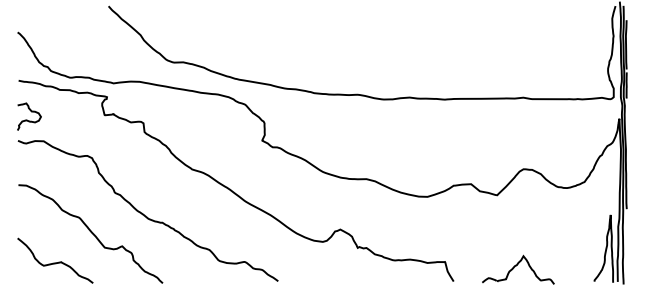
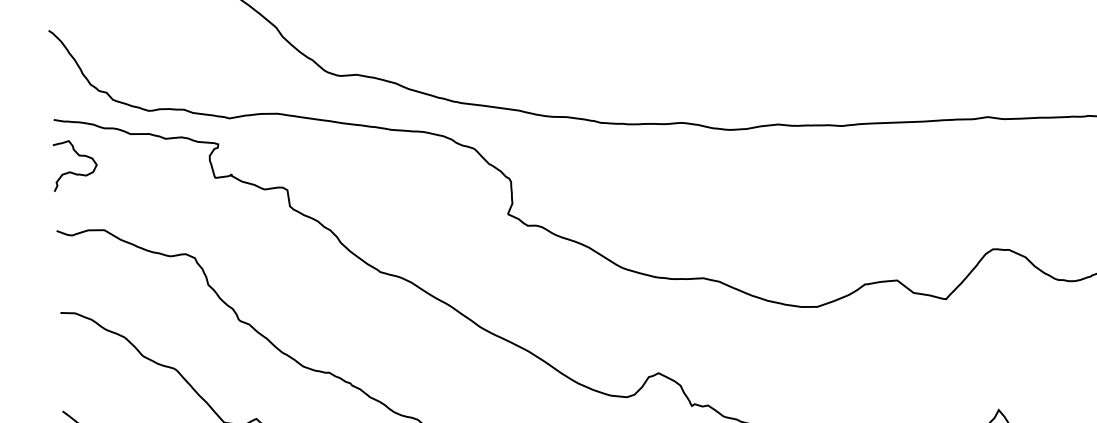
curve: (27, 119) -> (71, 170), moved

